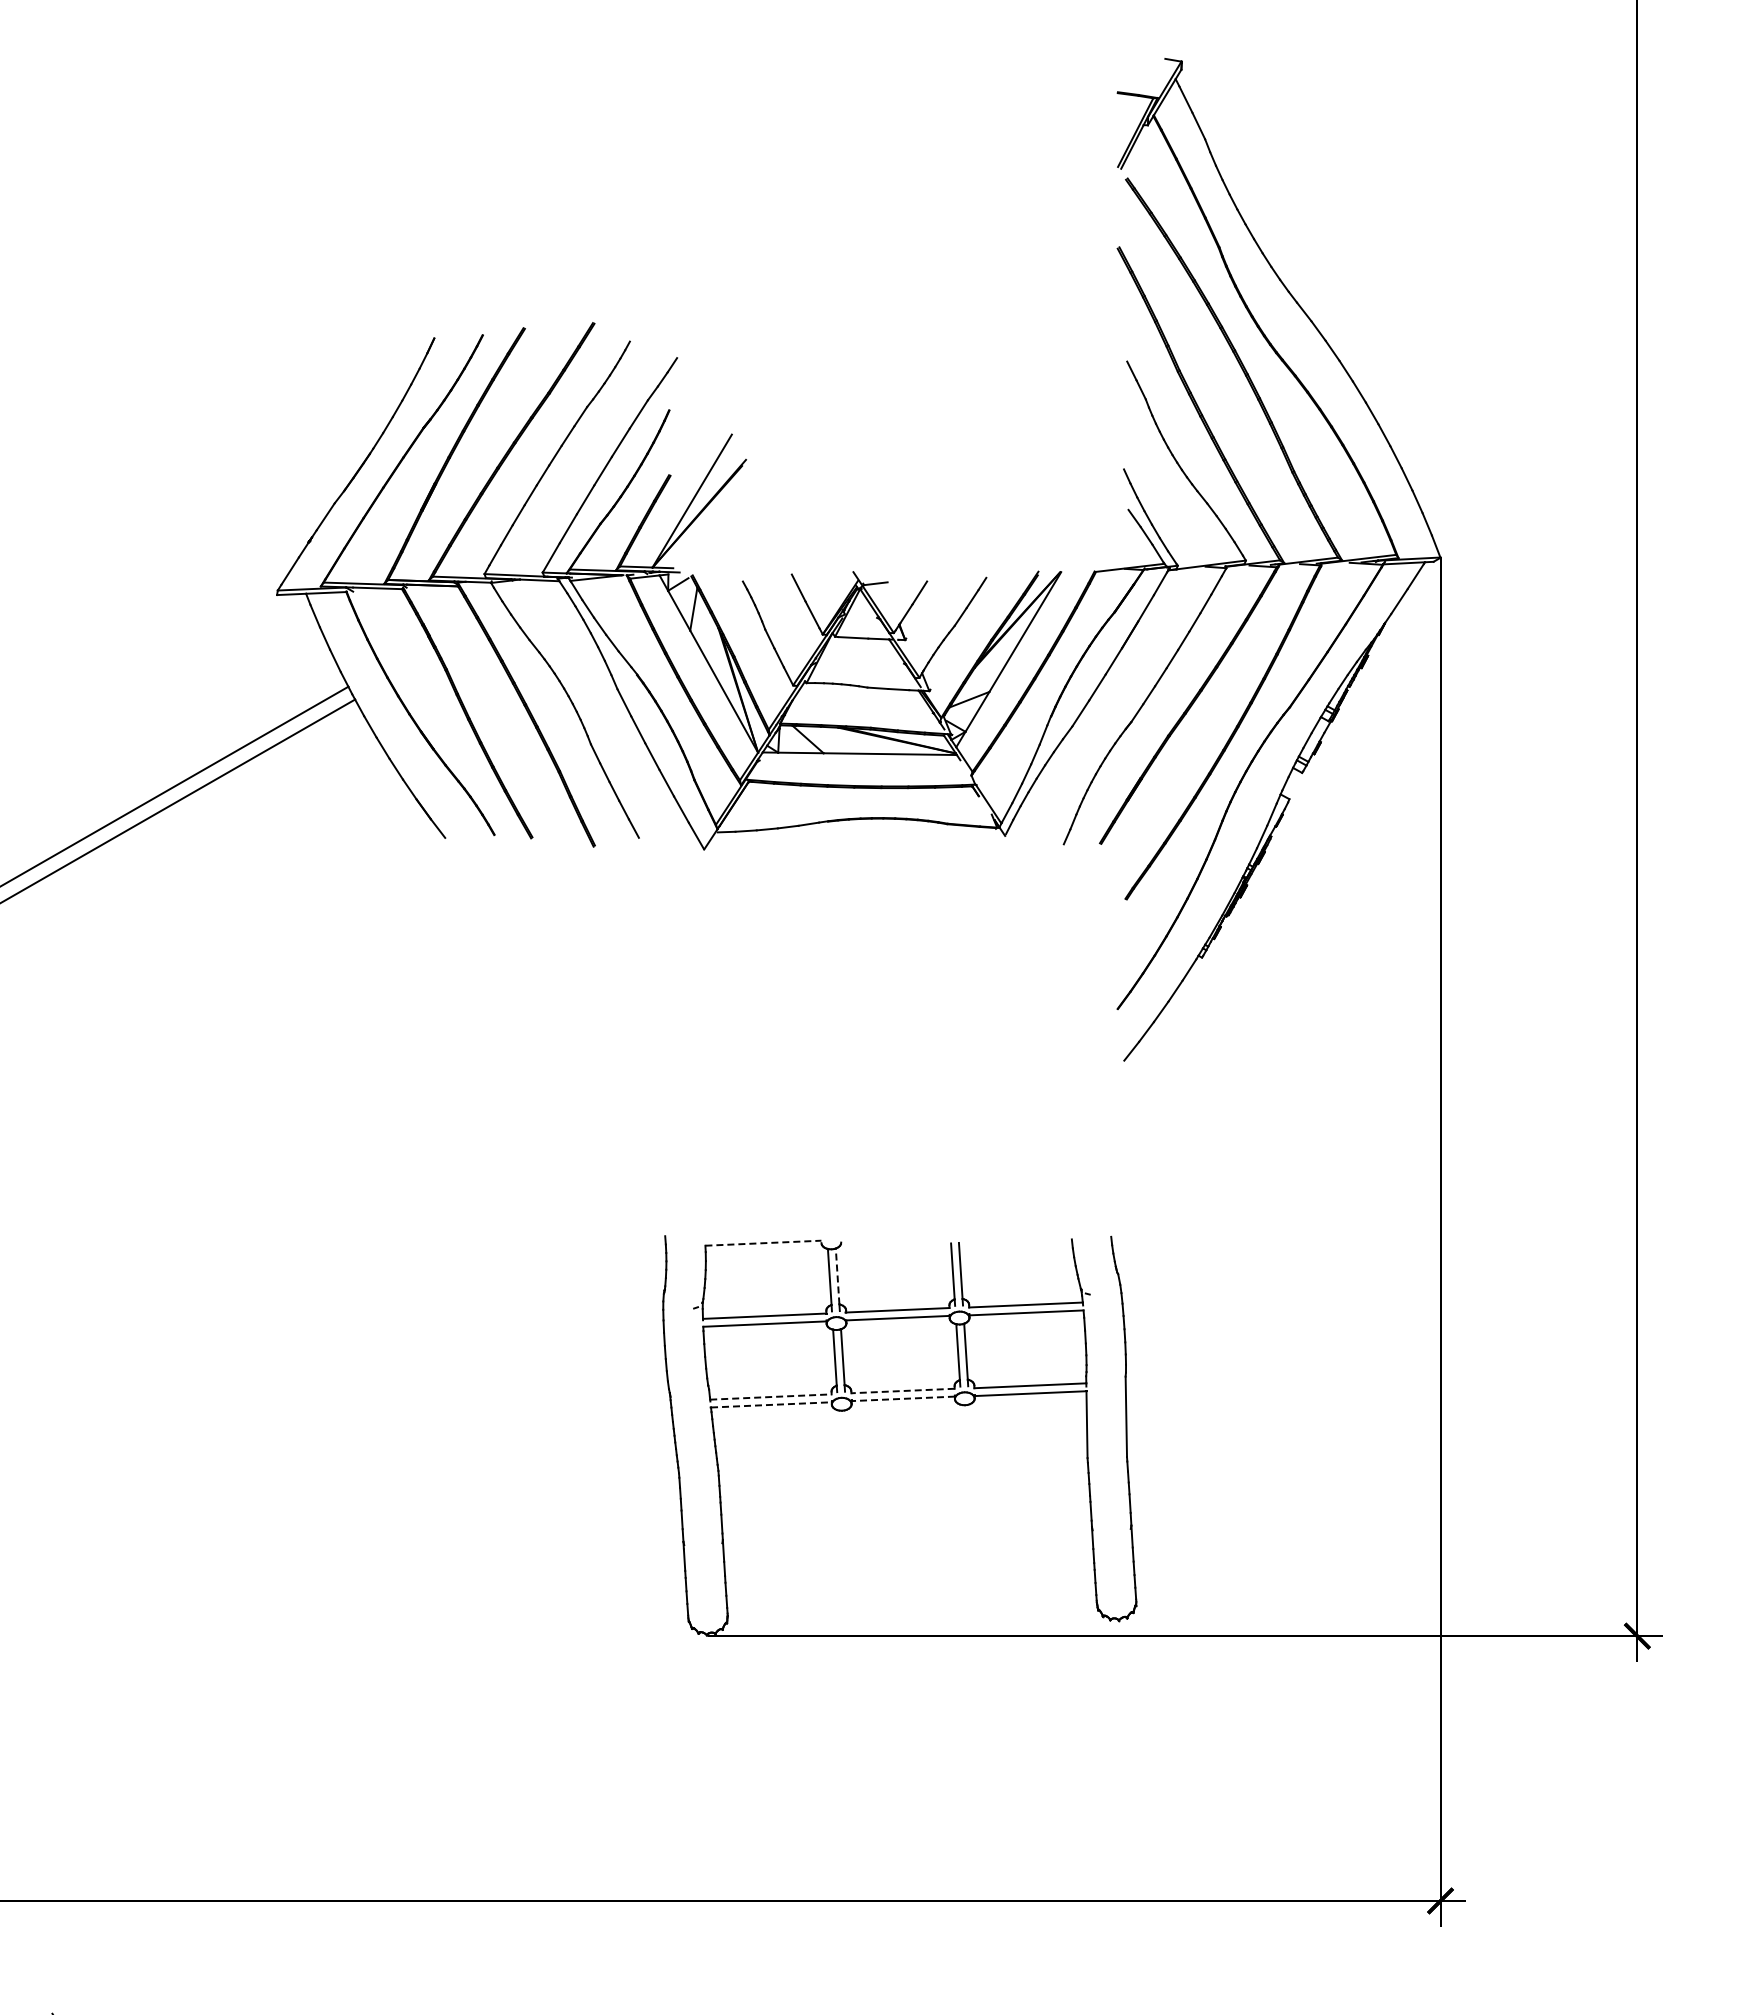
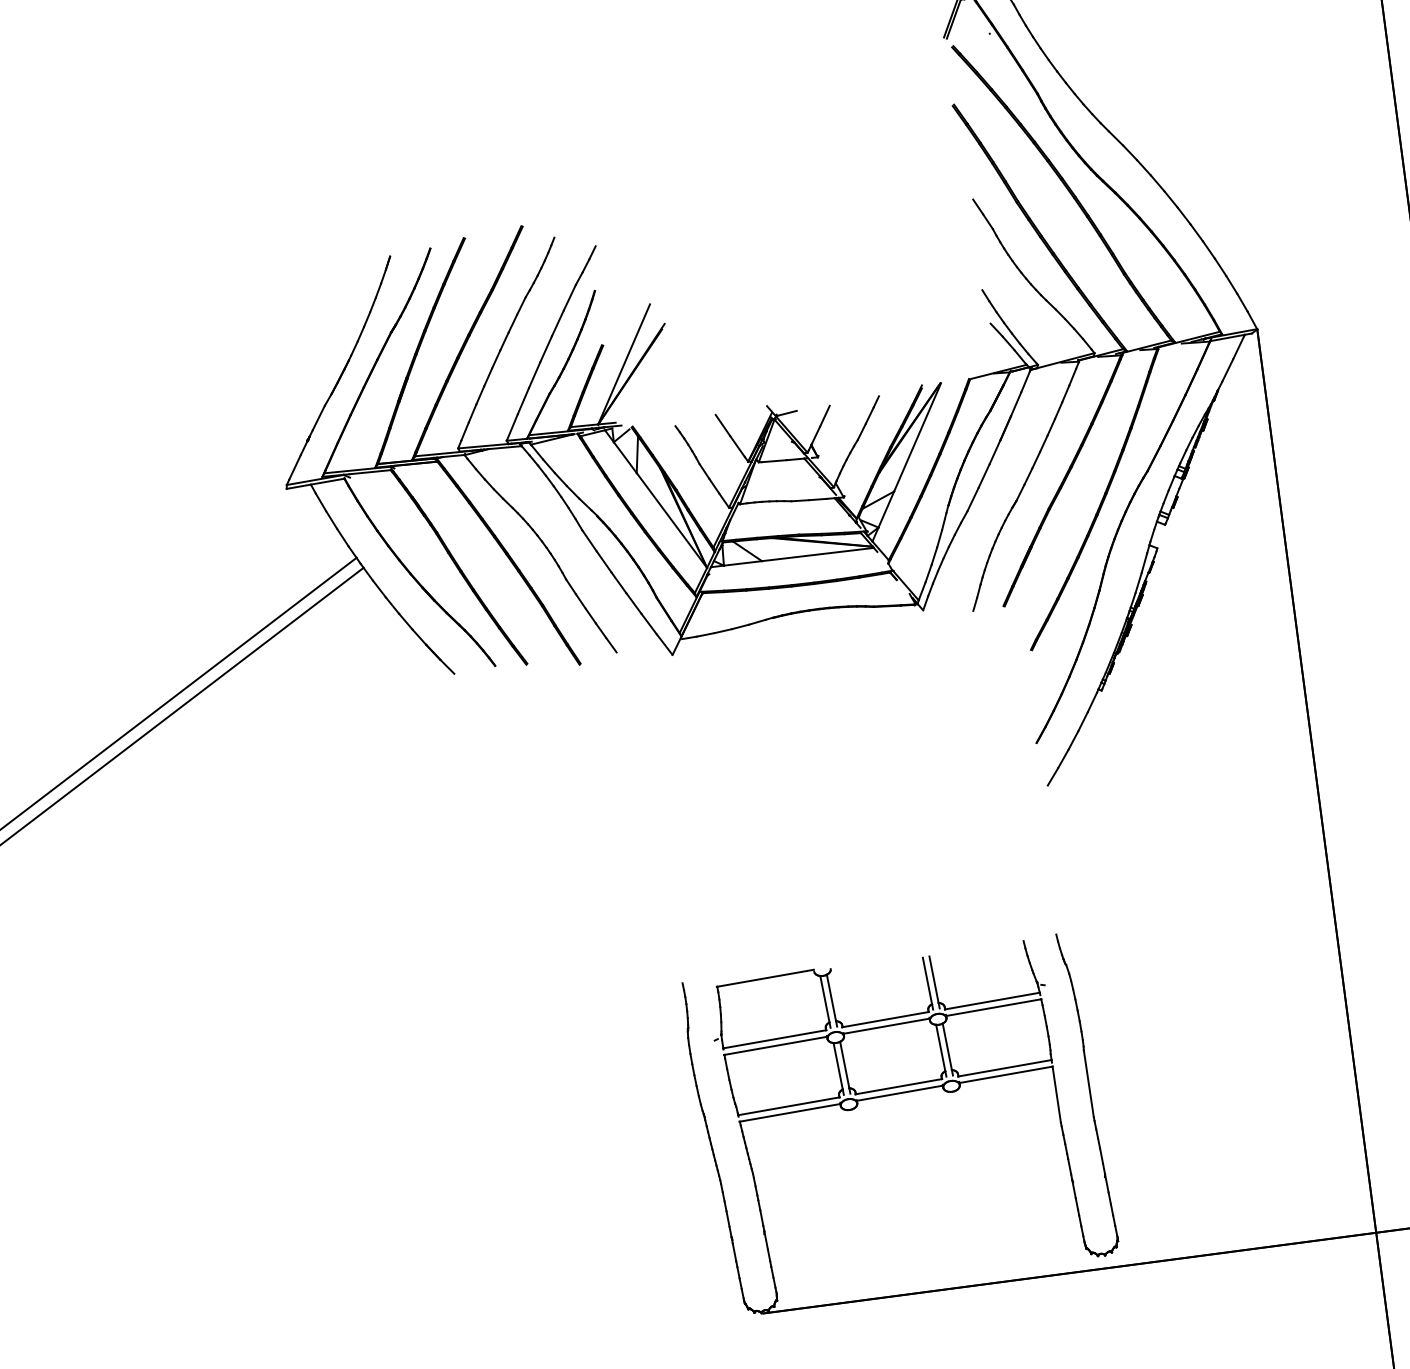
line: (763, 1243) -> (765, 978), dashed -> solid
line: (837, 1275) -> (831, 997), dashed -> solid
line: (903, 1391) -> (899, 1087), dashed -> solid
line: (770, 1397) -> (788, 1106), dashed -> solid
line: (903, 1398) -> (900, 1092), dashed -> solid
line: (771, 1404) -> (790, 1112), dashed -> solid

